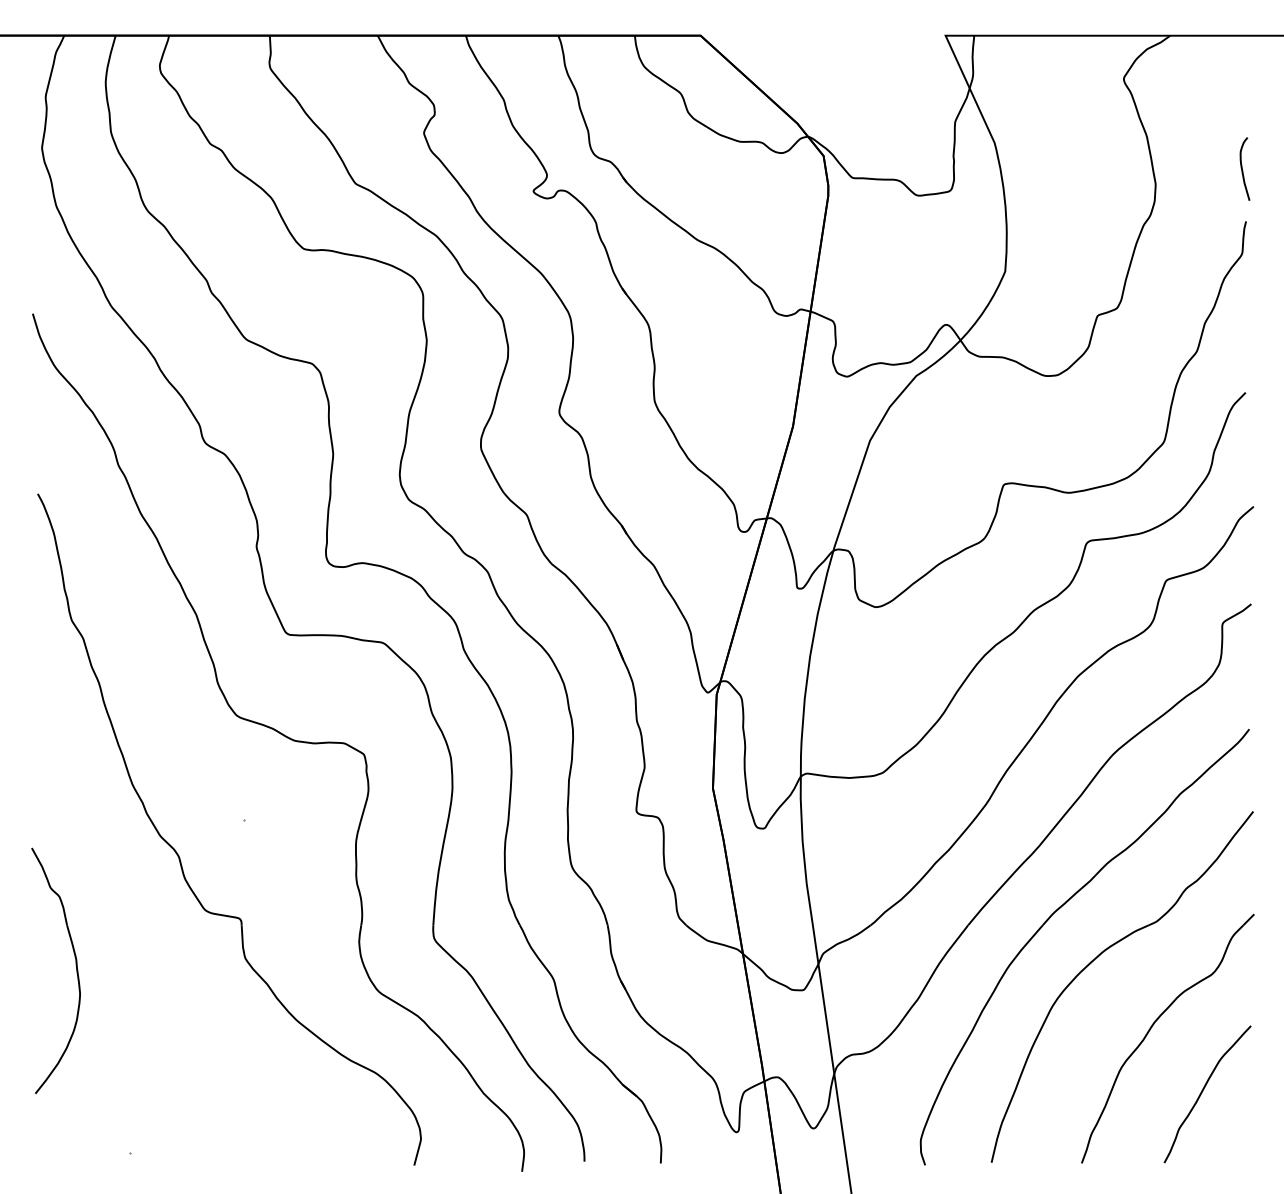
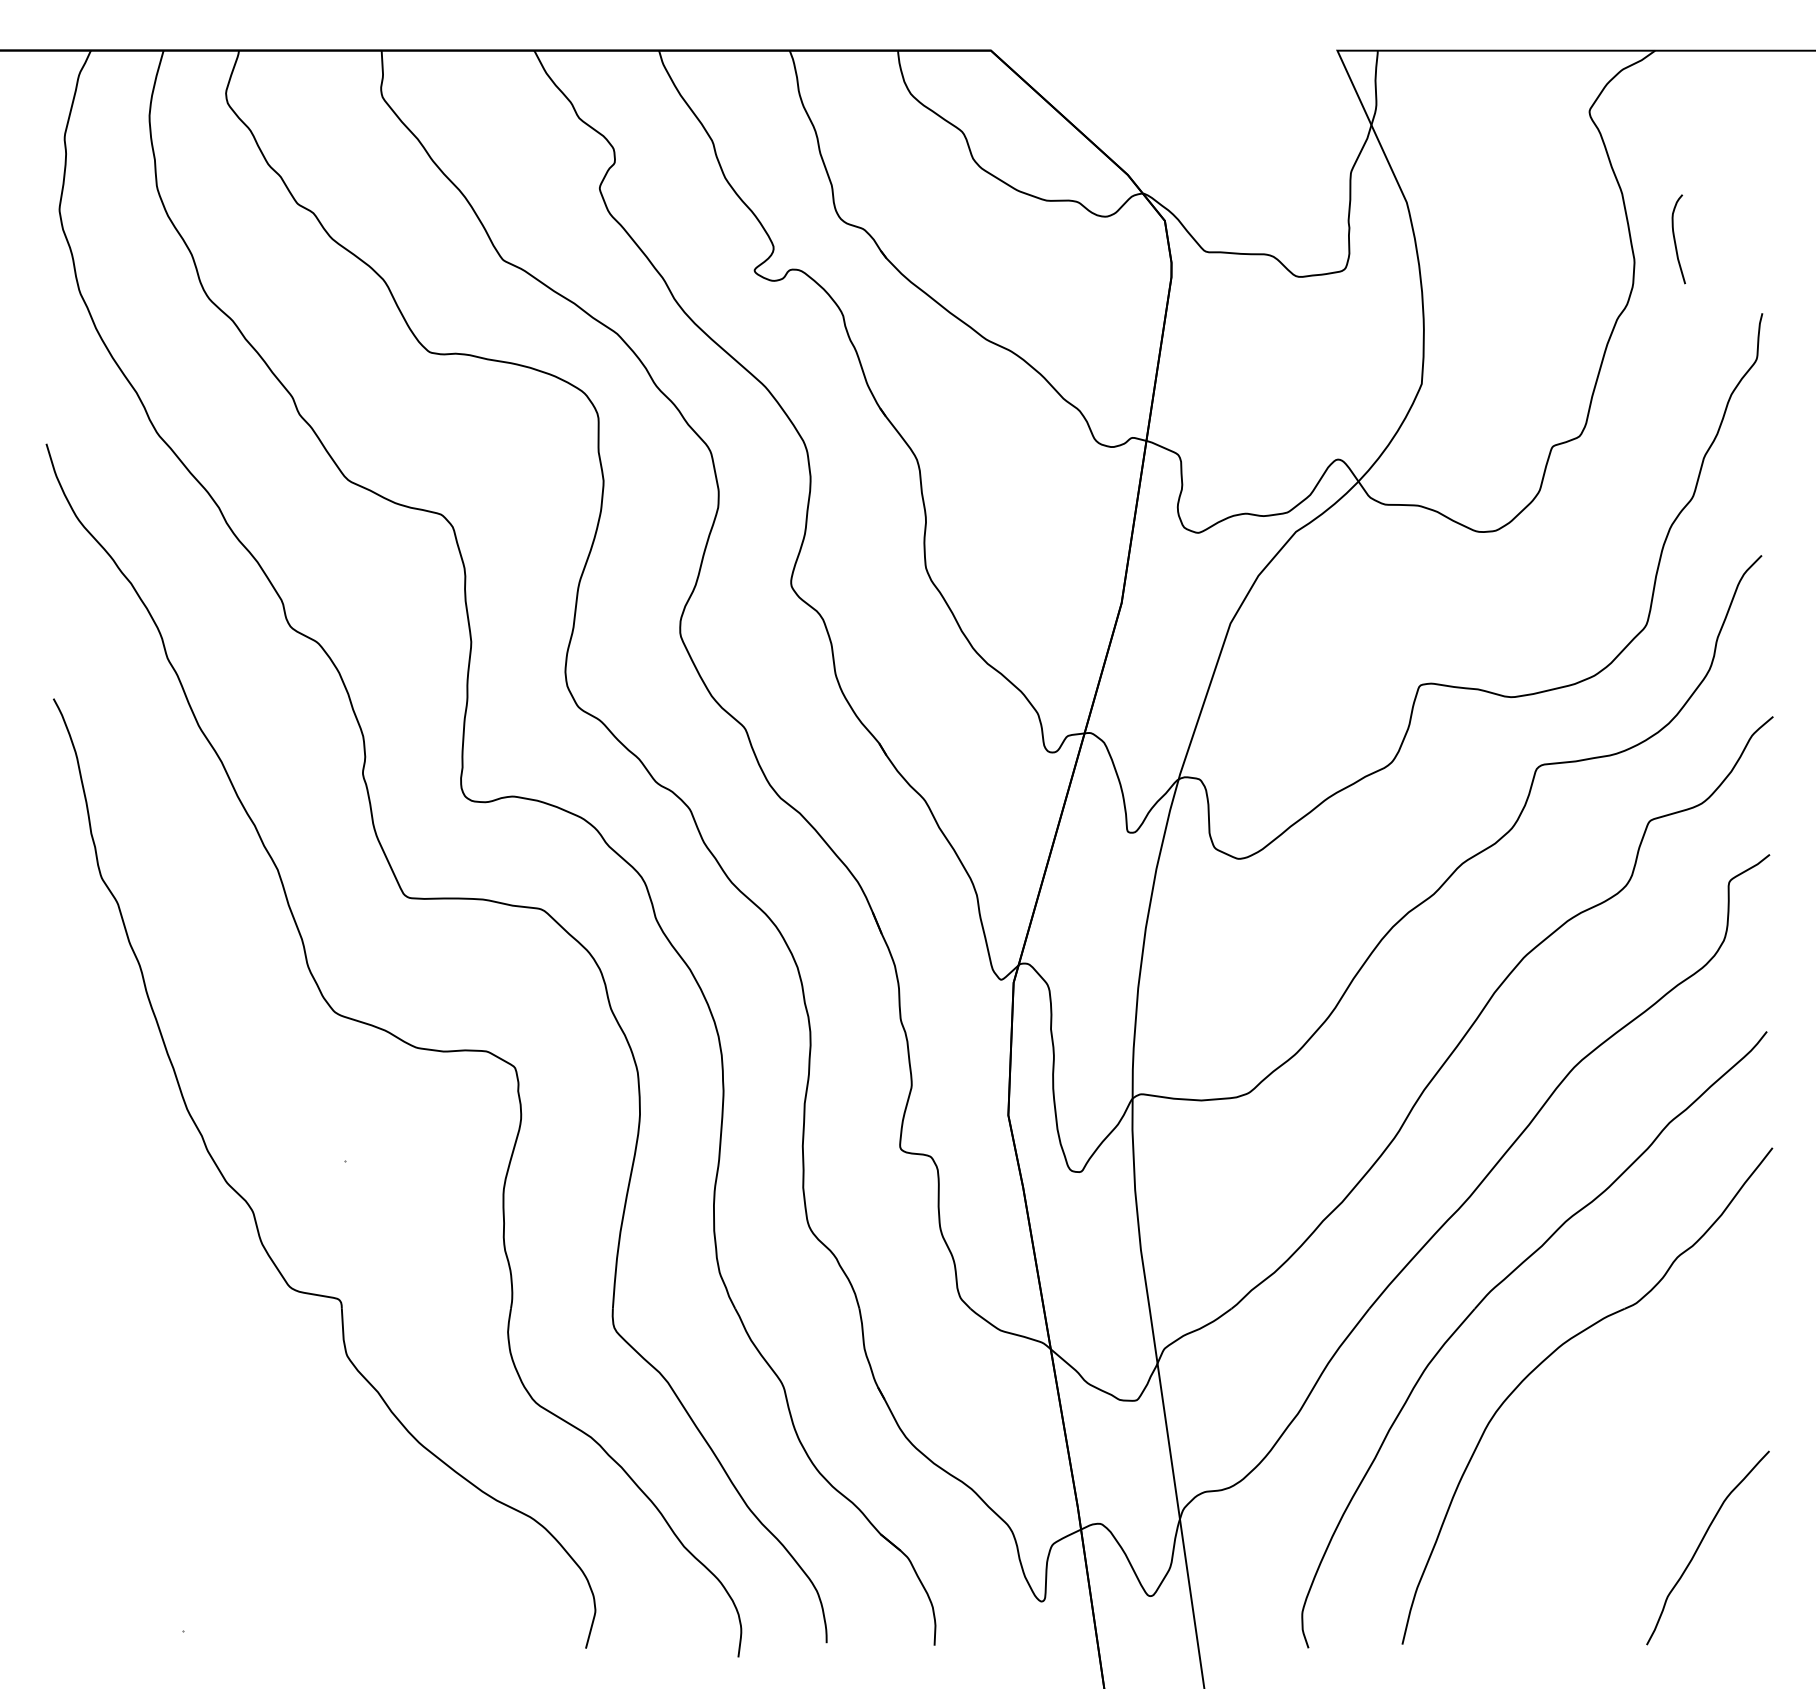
curve: (1242, 168) -> (1675, 238), moved
part: (75, 965) -> (106, 1365), removed
part: (1152, 1027) -> (1630, 1453), removed

